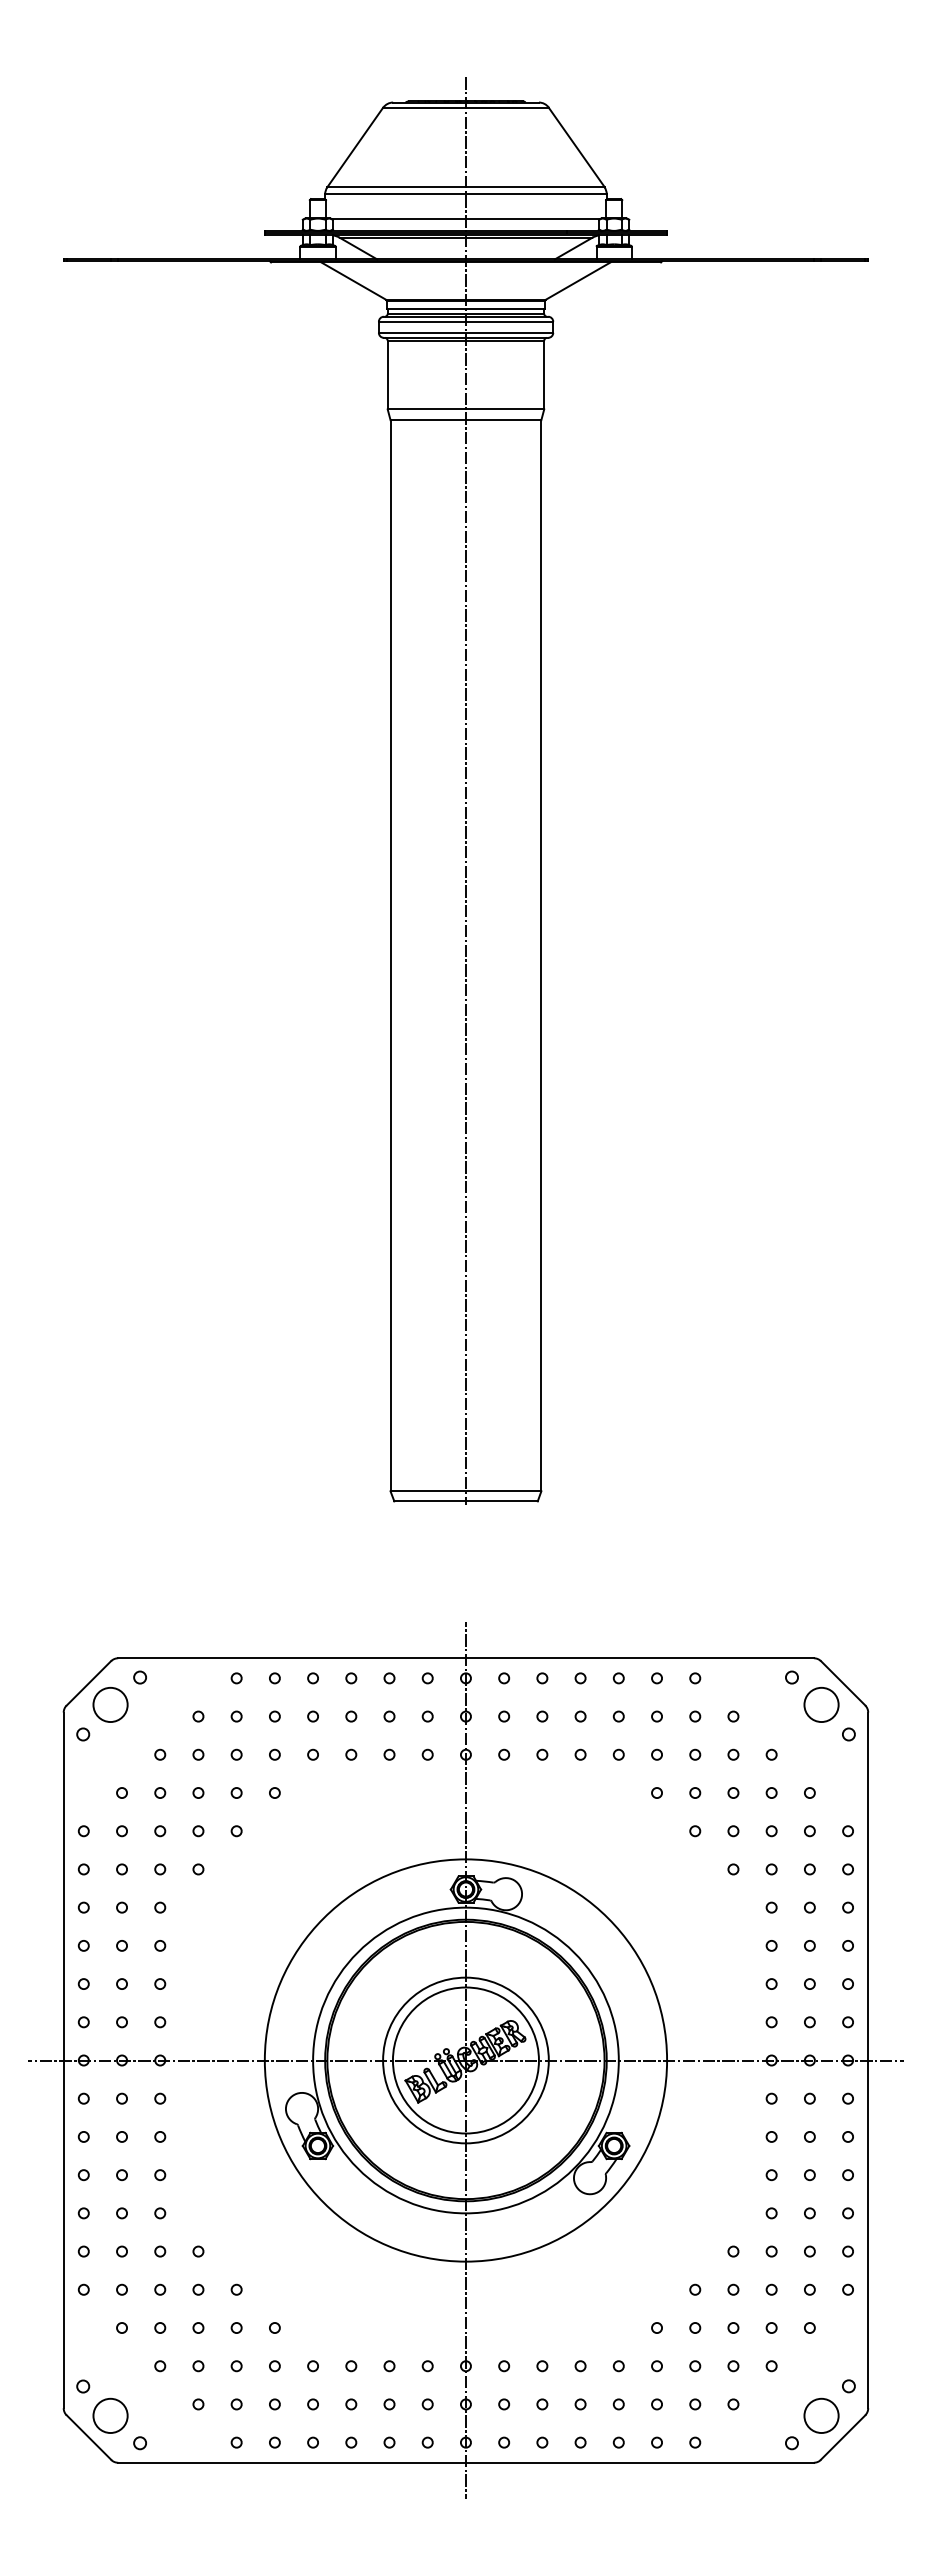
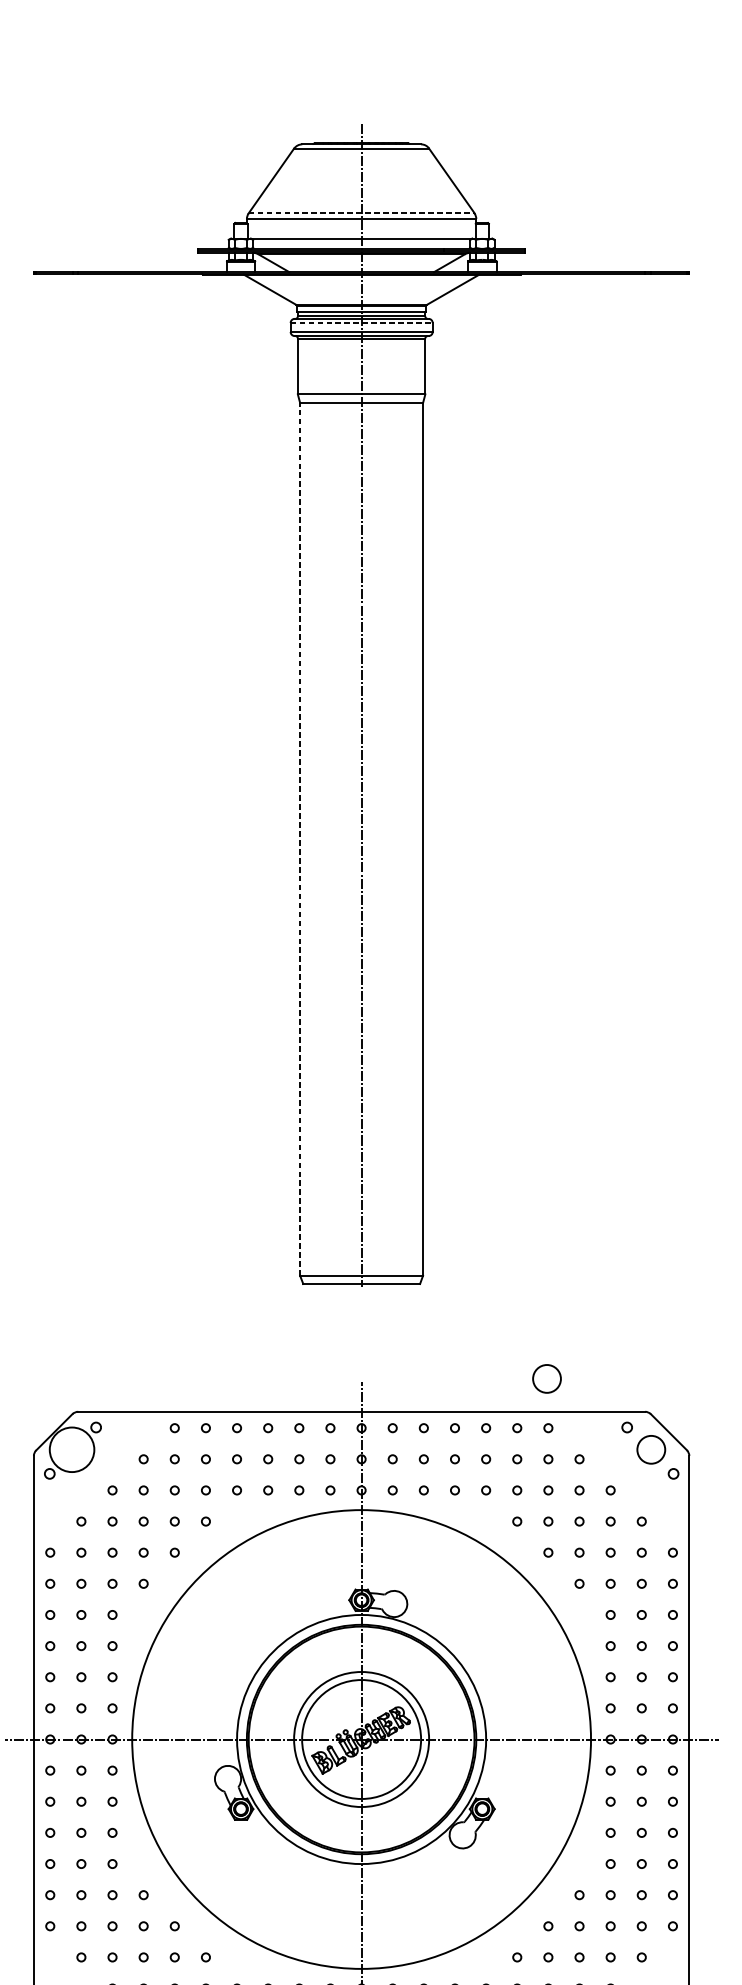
line: (466, 187) -> (362, 213), solid -> dashed
line: (466, 321) -> (362, 322), solid -> dashed
line: (390, 955) -> (300, 839), solid -> dashed
circle: (693, 1617) -> (546, 1378), added
circle: (110, 1704) -> (72, 1449), size x1.6
circle: (465, 2060) -> (361, 1739), size x1.4

